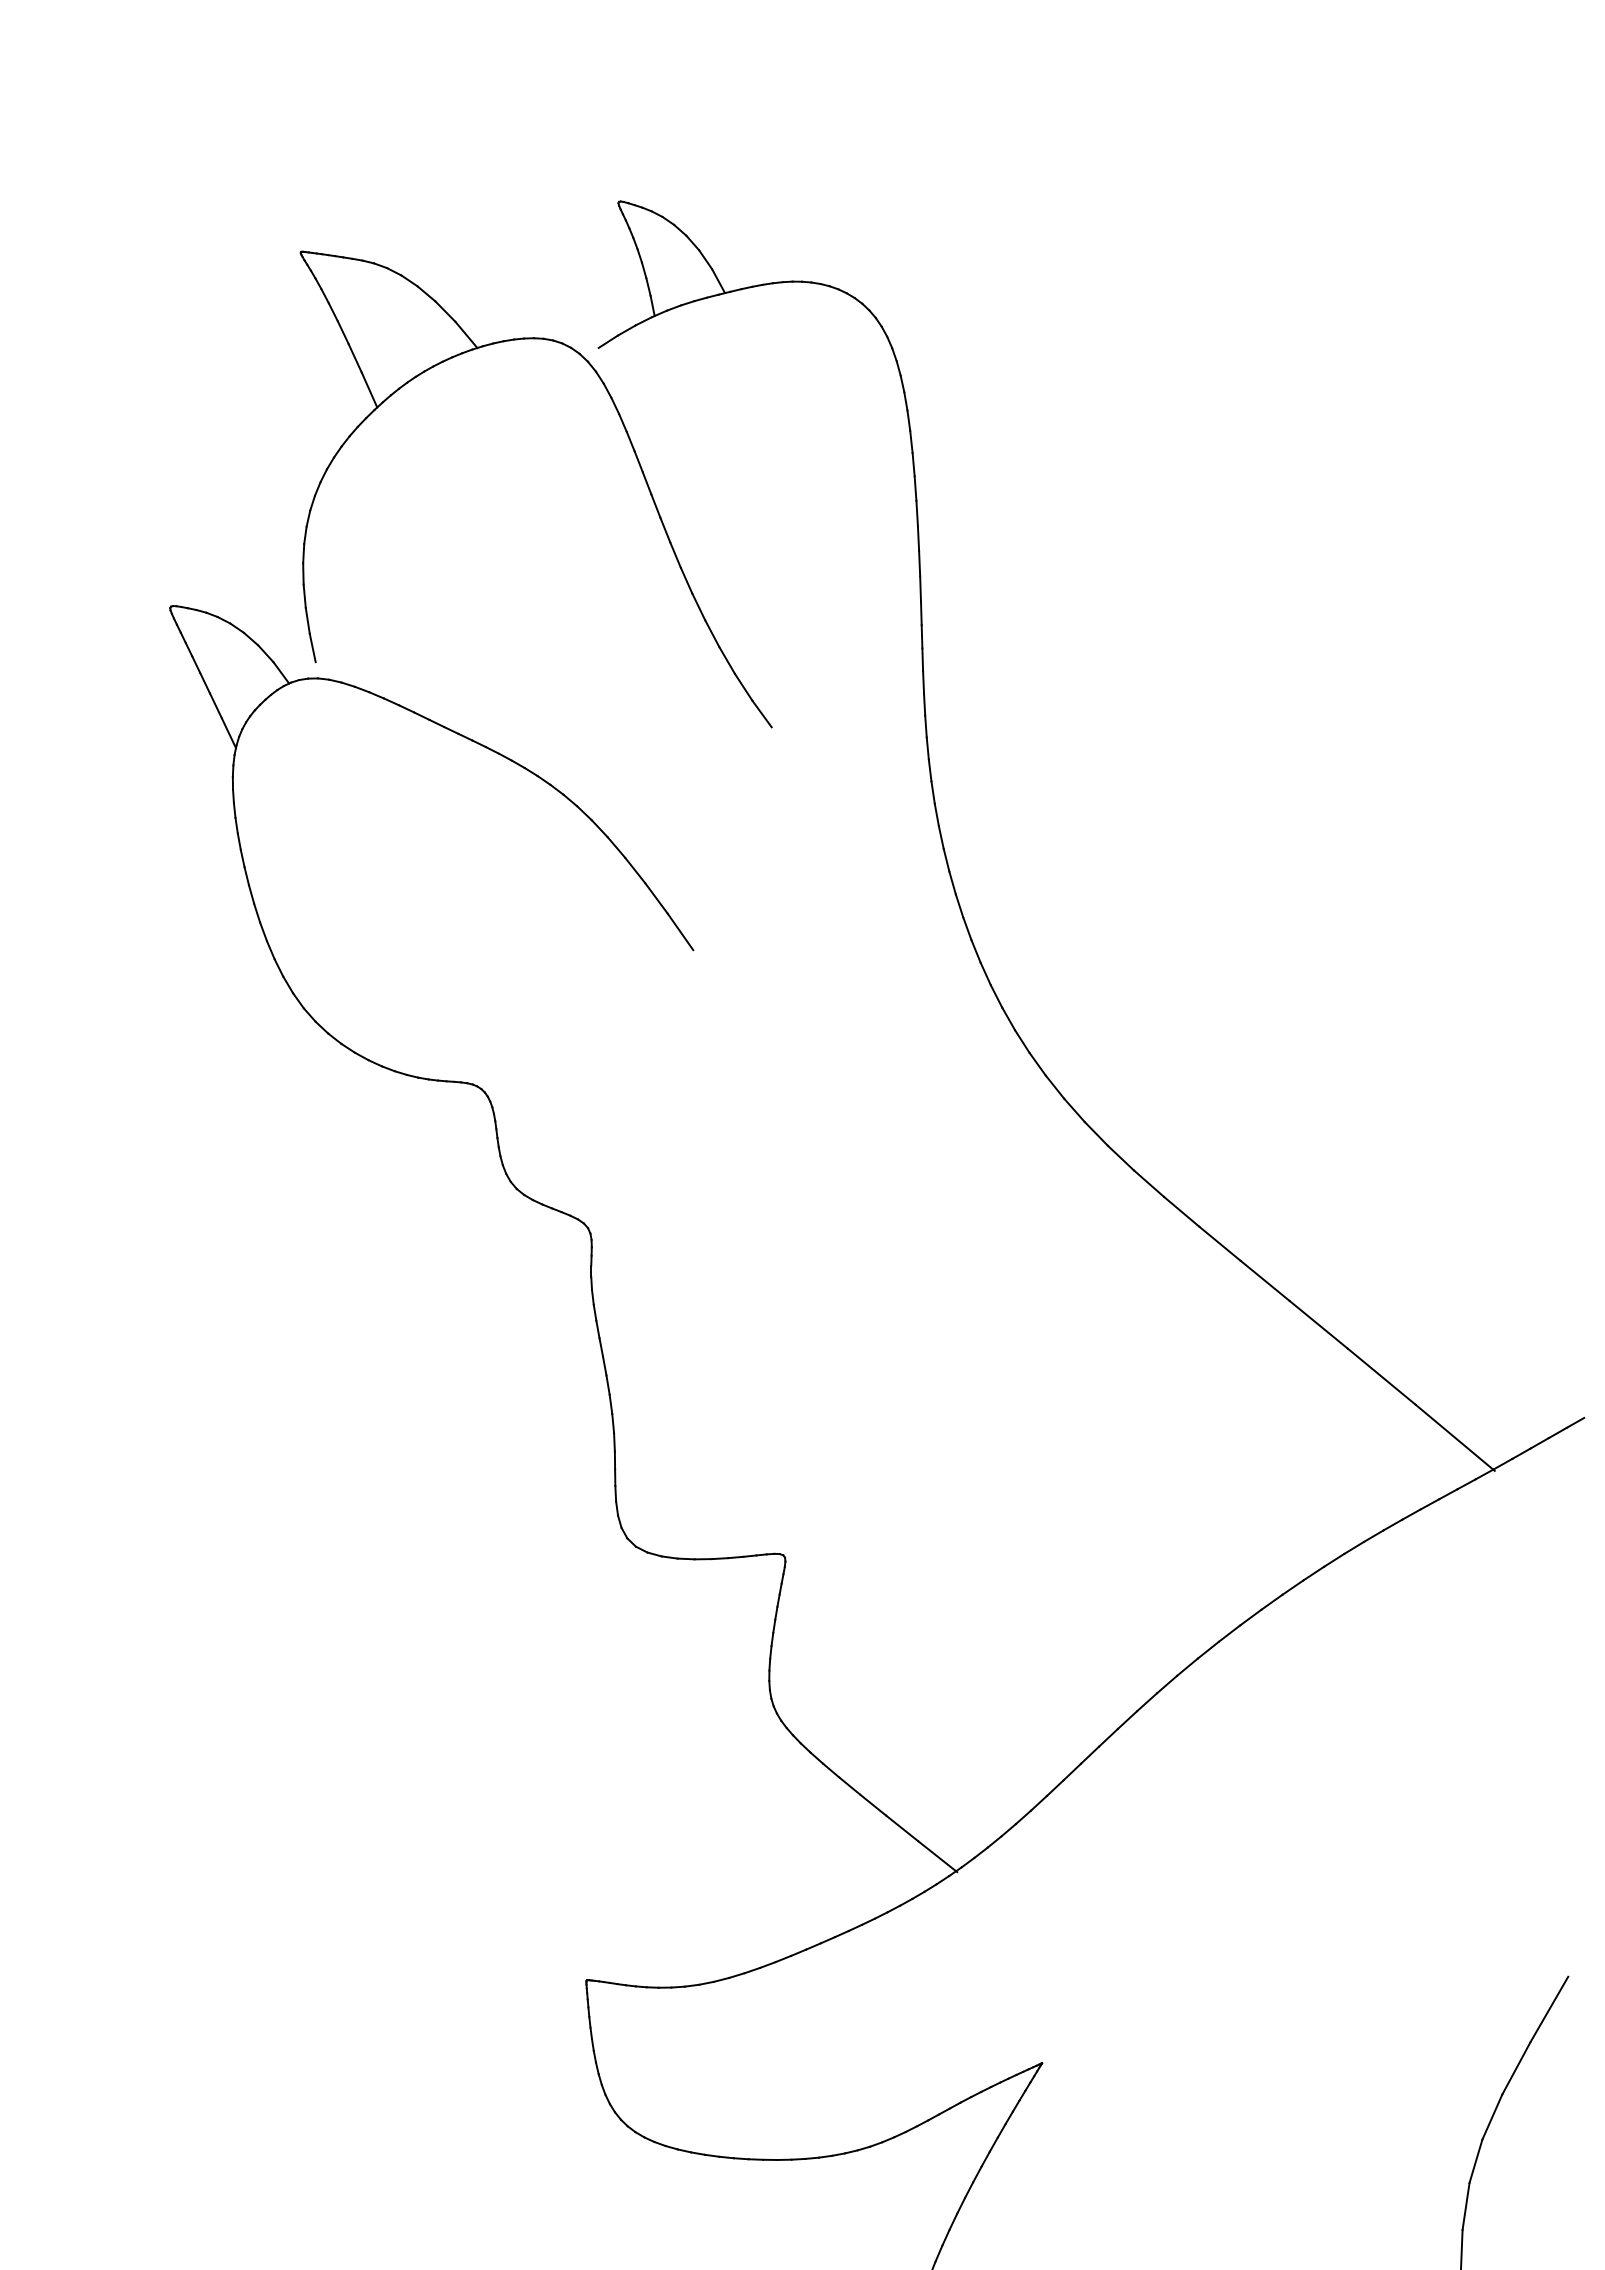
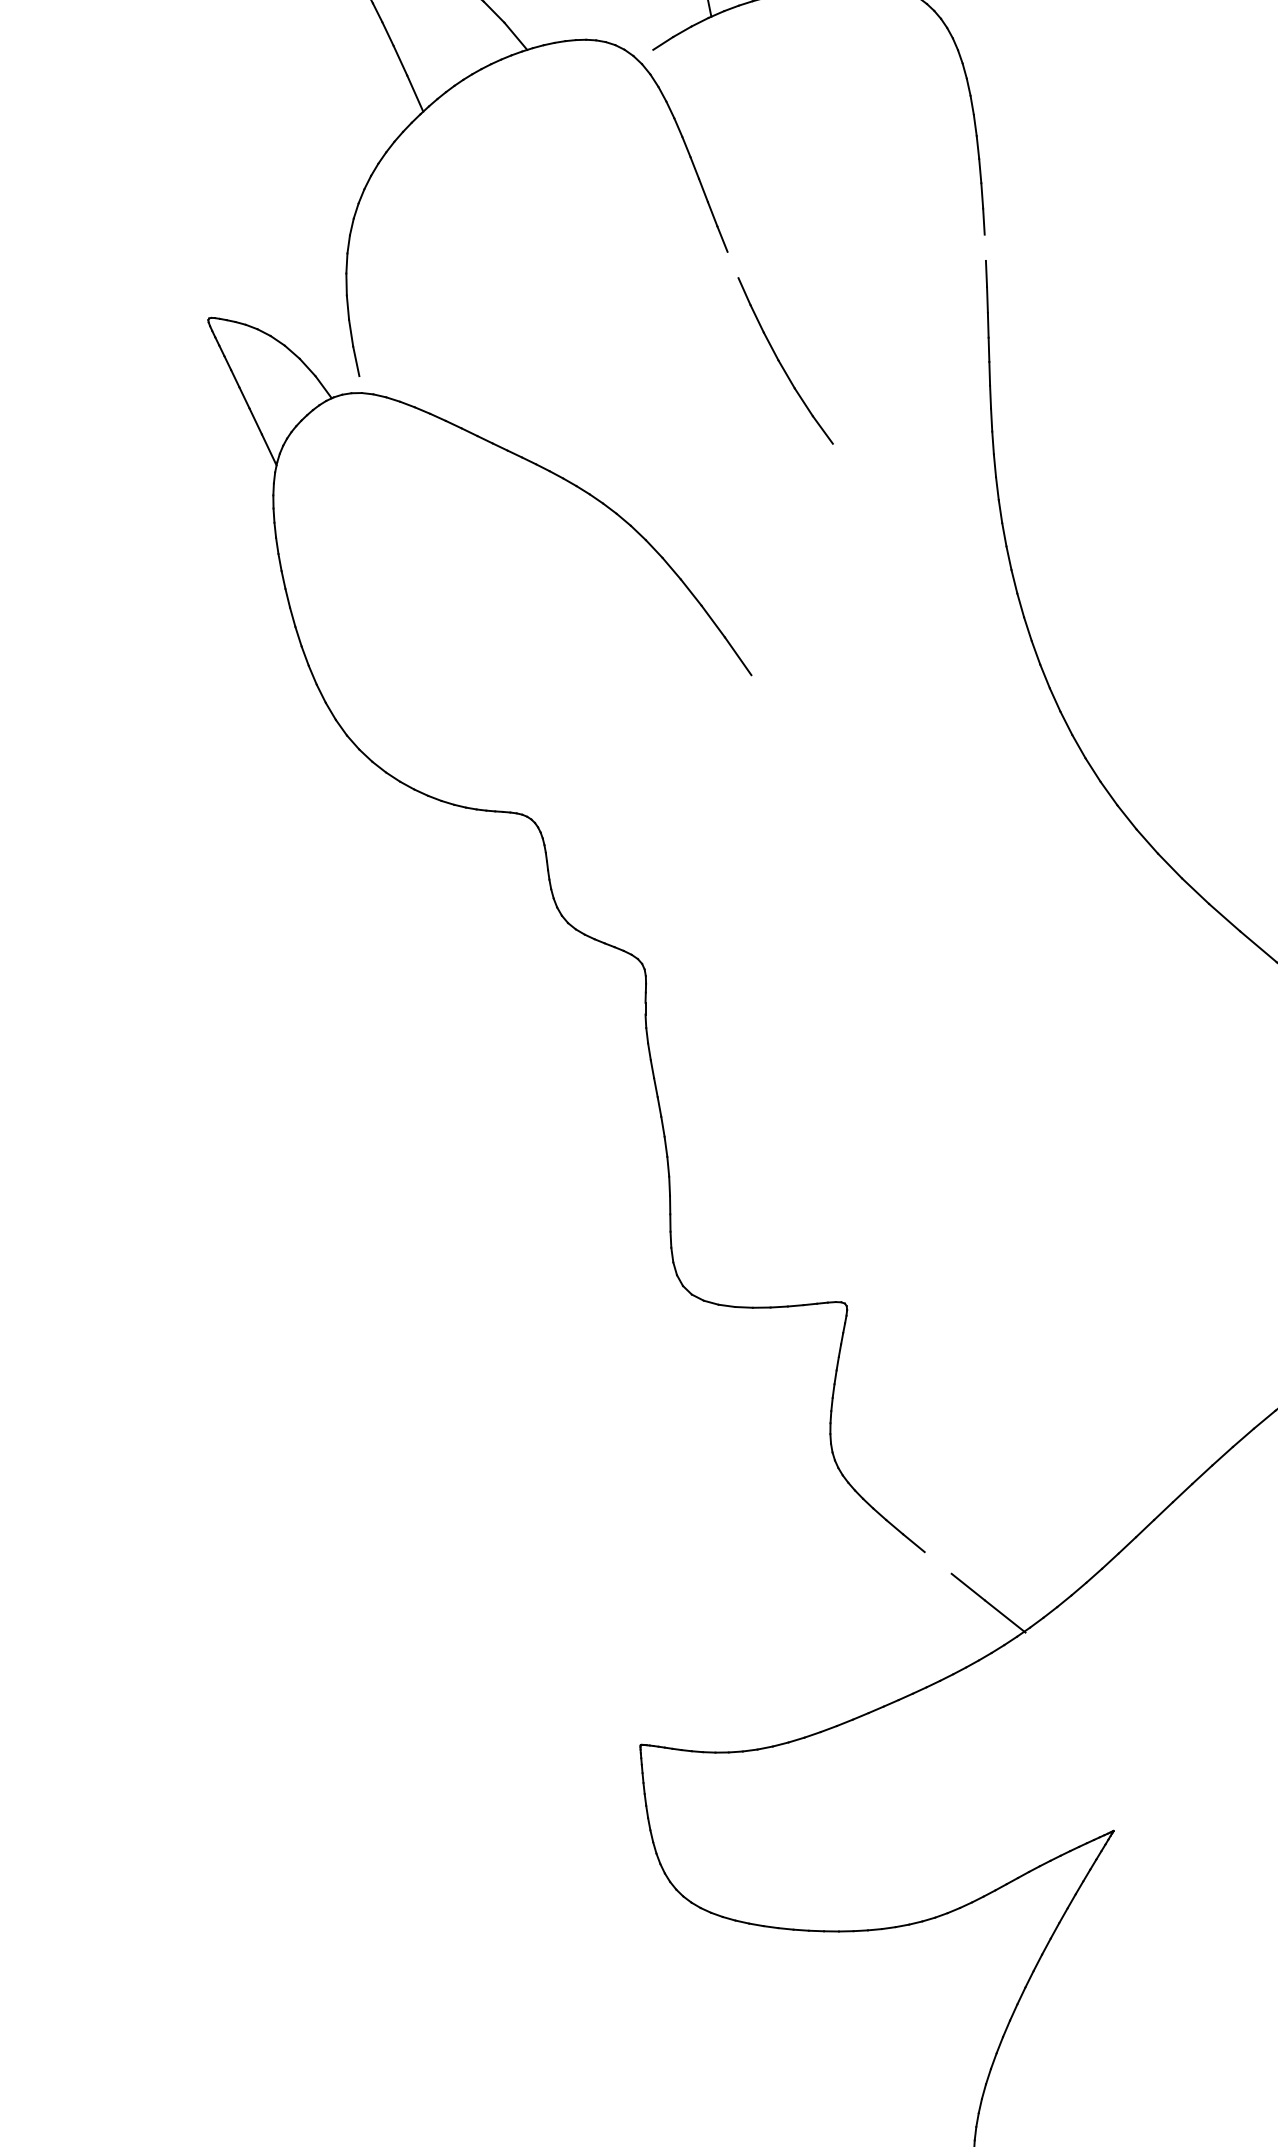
line: (918, 538) -> (985, 247), removed
line: (675, 554) -> (732, 264), removed
line: (873, 1804) -> (938, 1562), removed

